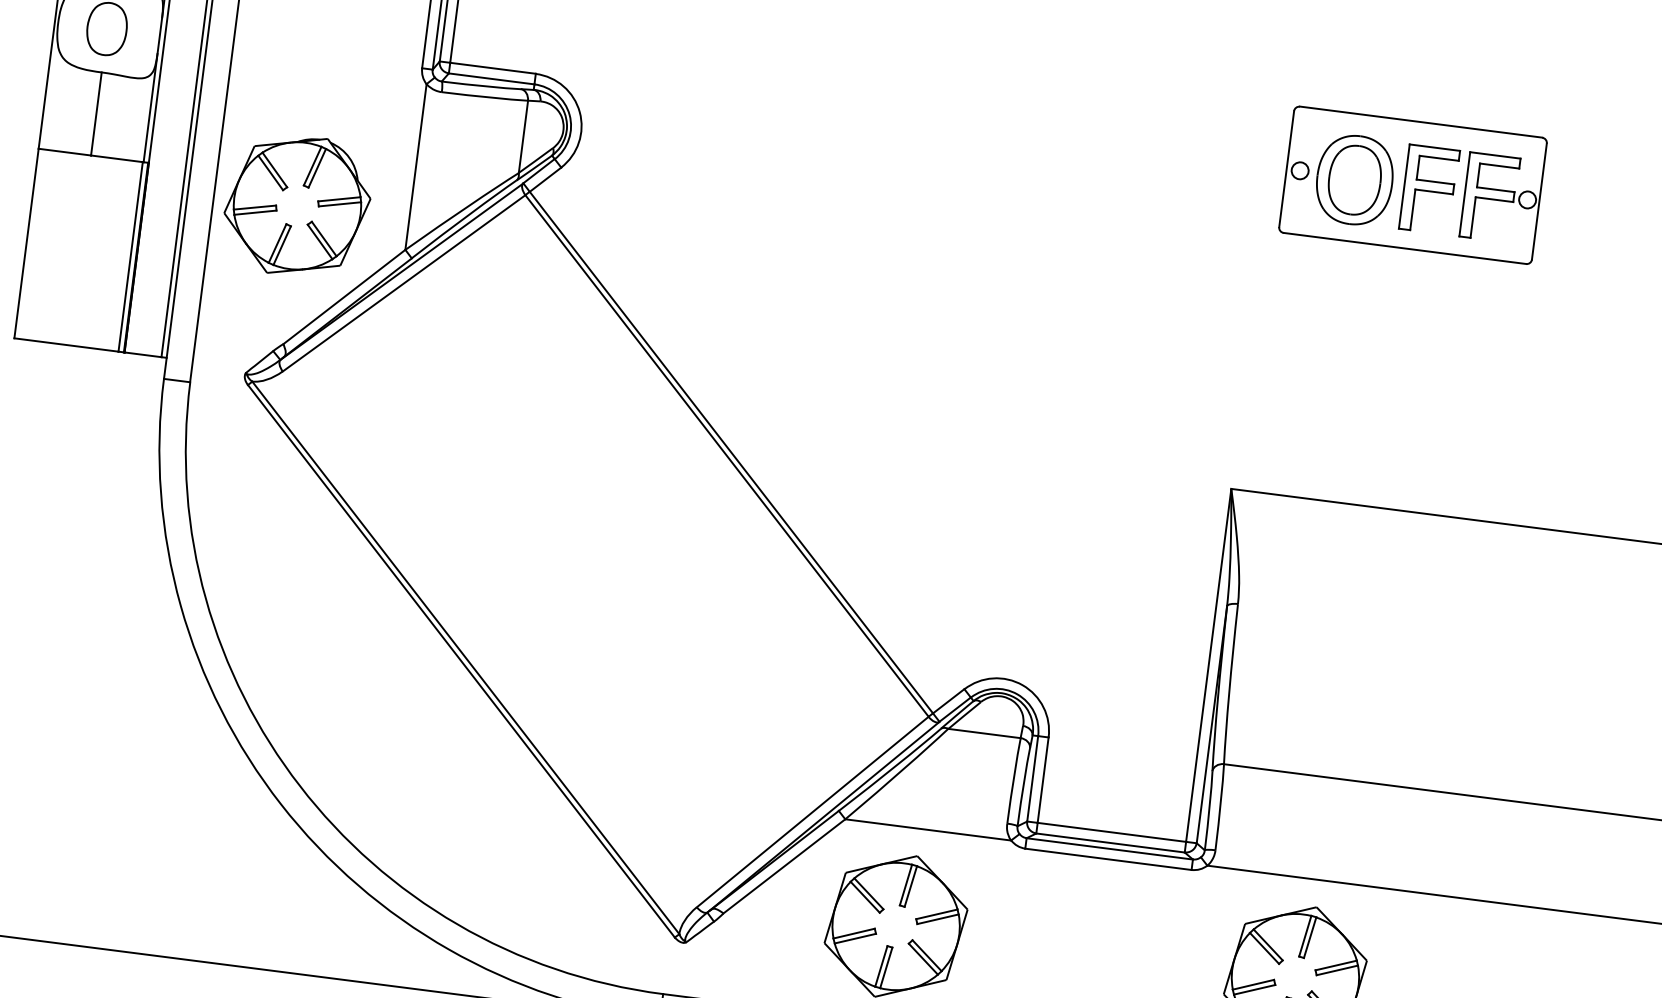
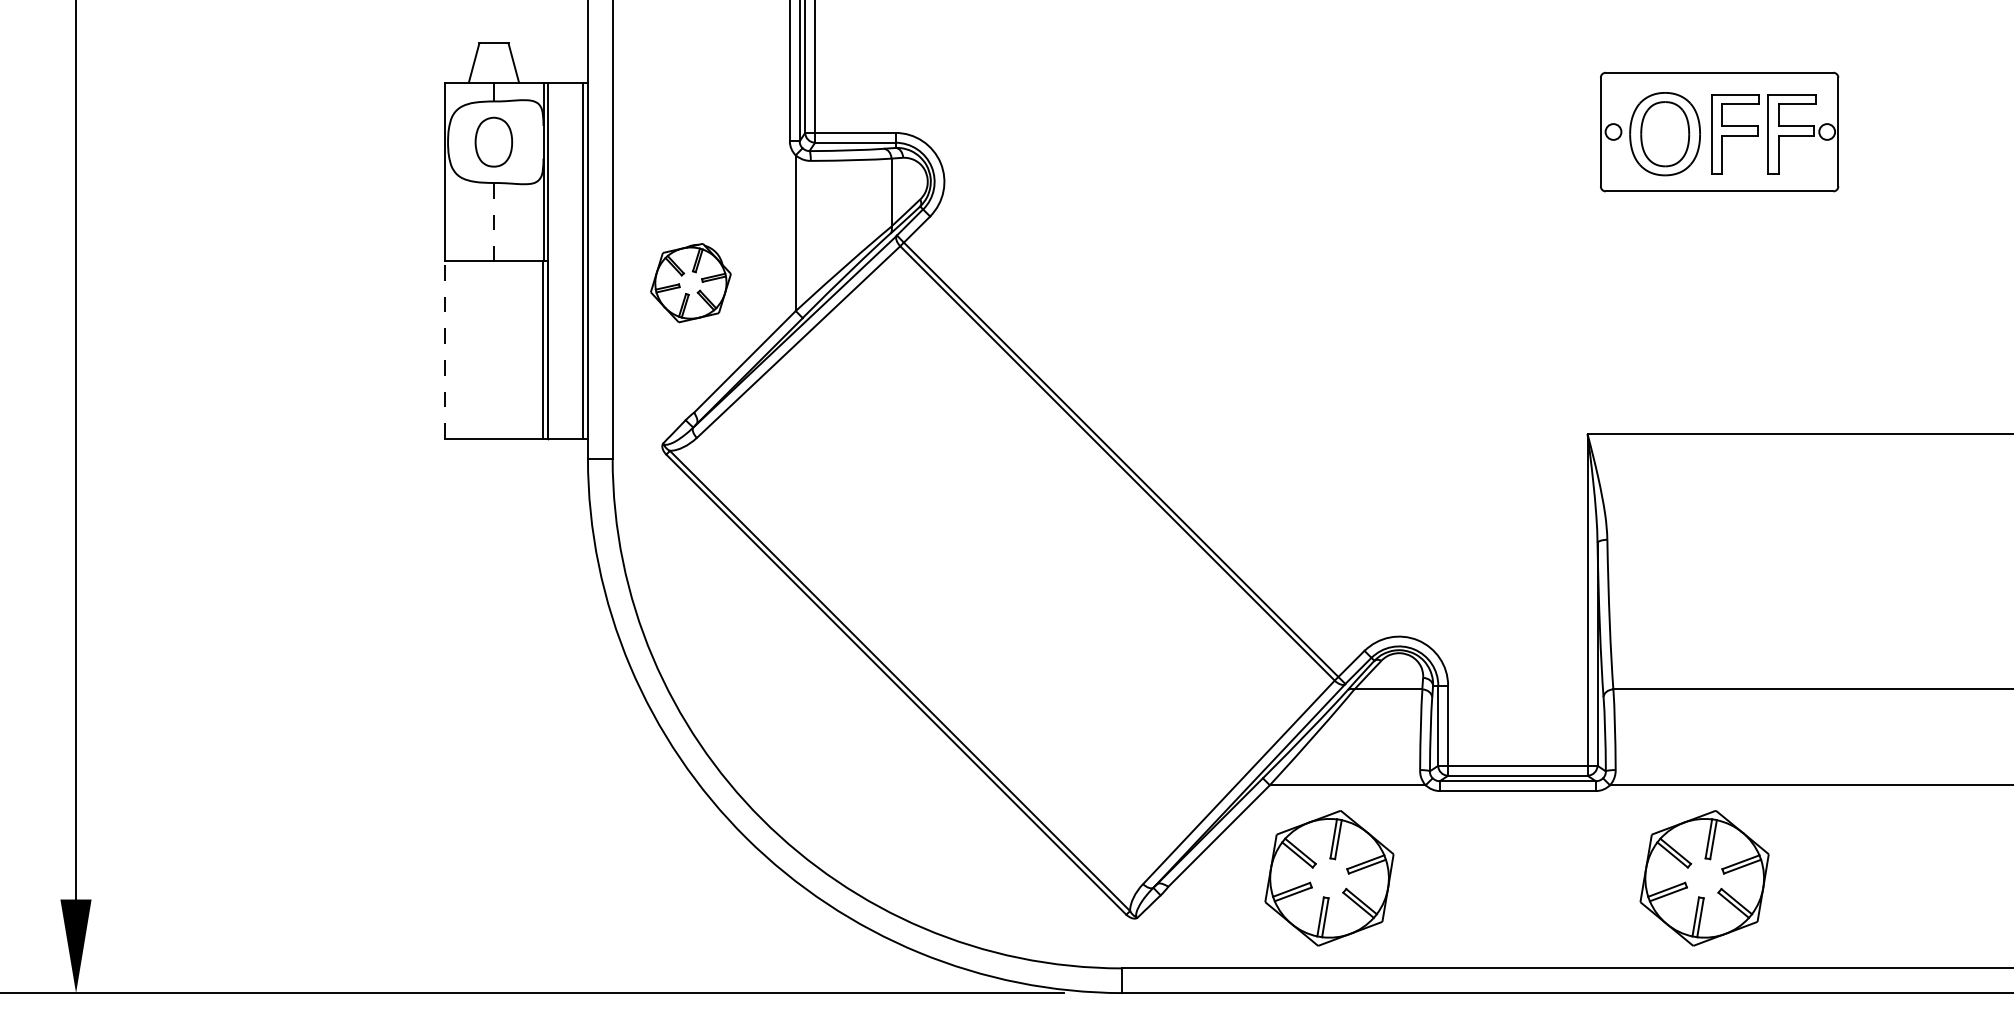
line: (96, 114) -> (494, 222), solid -> dashed
part: (297, 205) -> (690, 282), size x0.6
line: (26, 242) -> (444, 349), solid -> dashed

